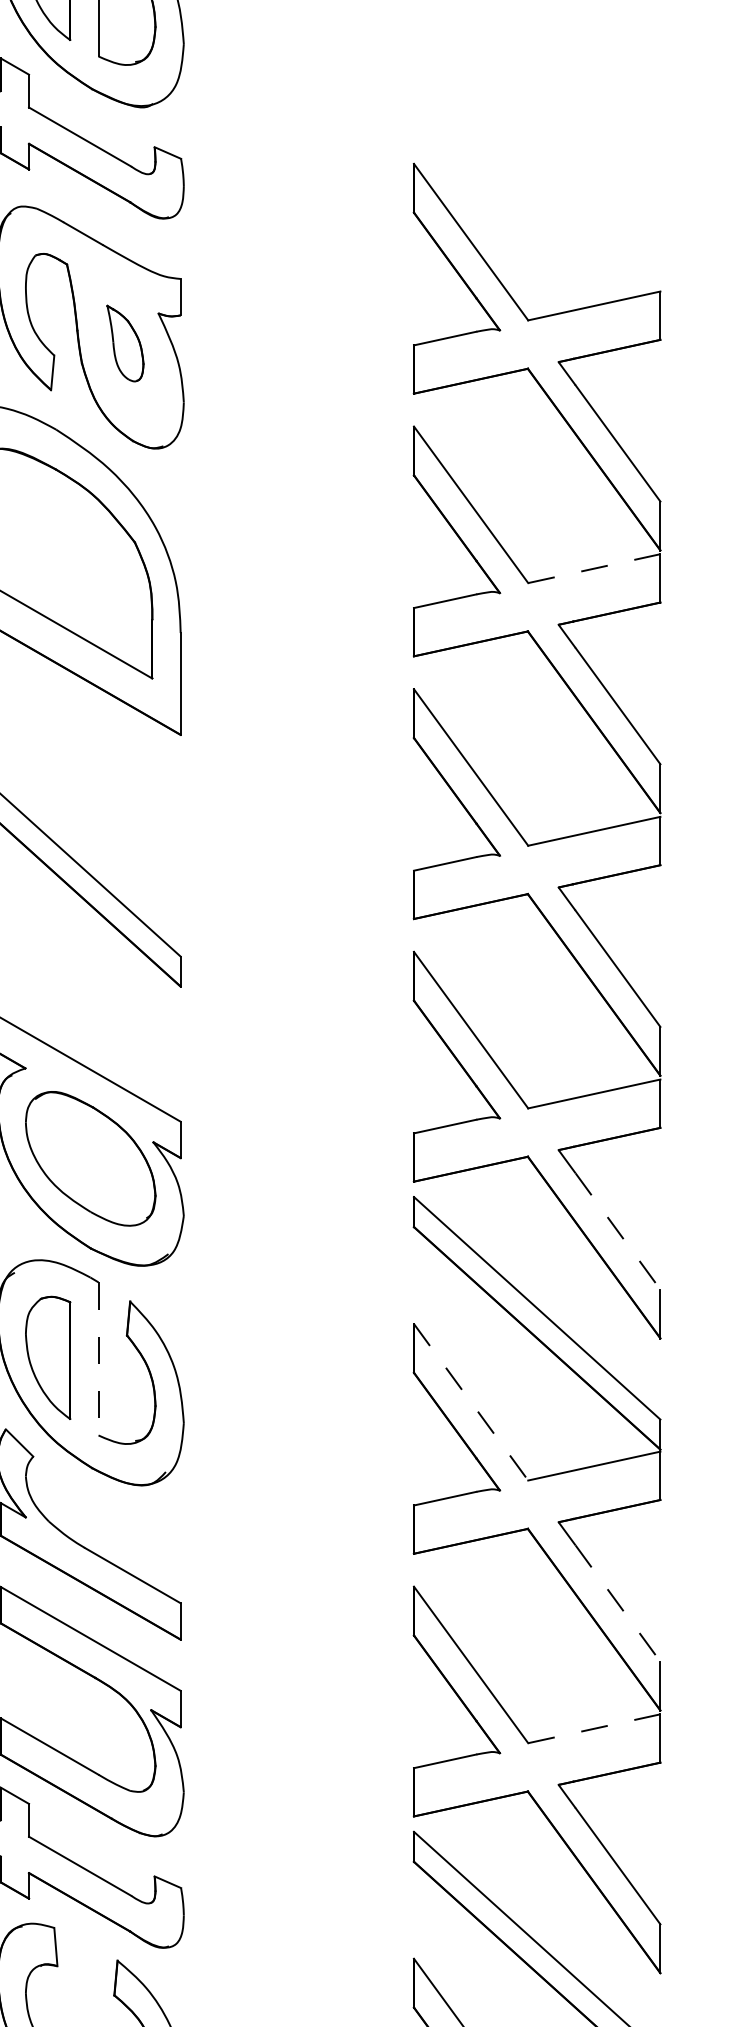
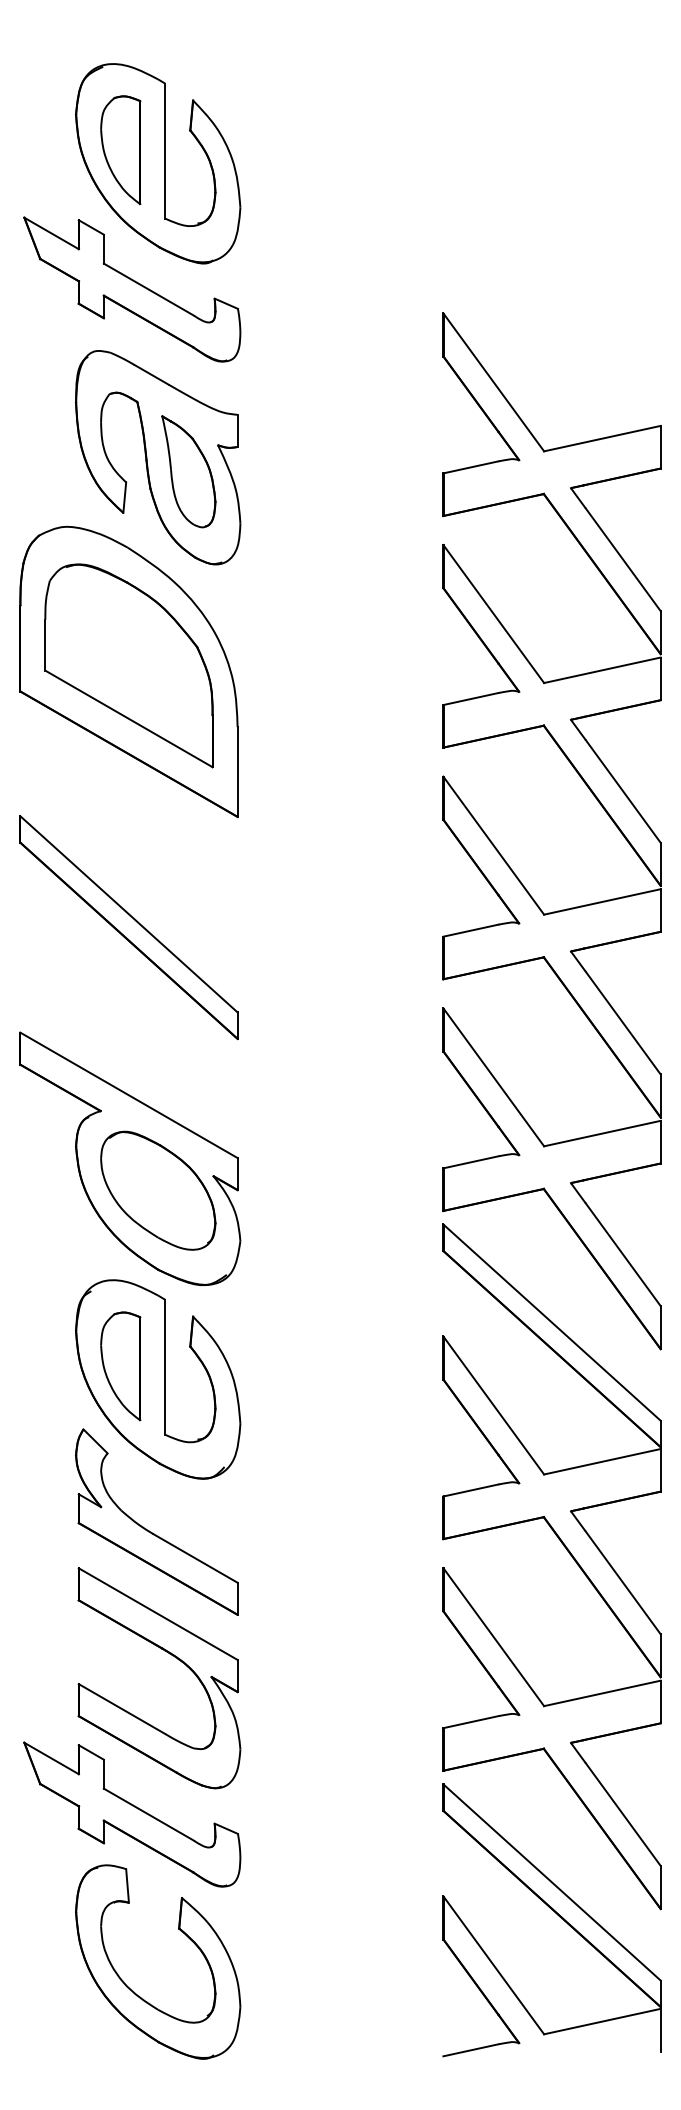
part: (124, 343) -> (188, 471), size x1.67
line: (594, 568) -> (602, 670), dashed -> solid
line: (618, 1232) -> (623, 1255), dashed -> solid
line: (98, 1359) -> (165, 1367), dashed -> solid
line: (471, 1402) -> (494, 1405), dashed -> solid
line: (618, 1604) -> (623, 1583), dashed -> solid
line: (594, 1728) -> (602, 1693), dashed -> solid

